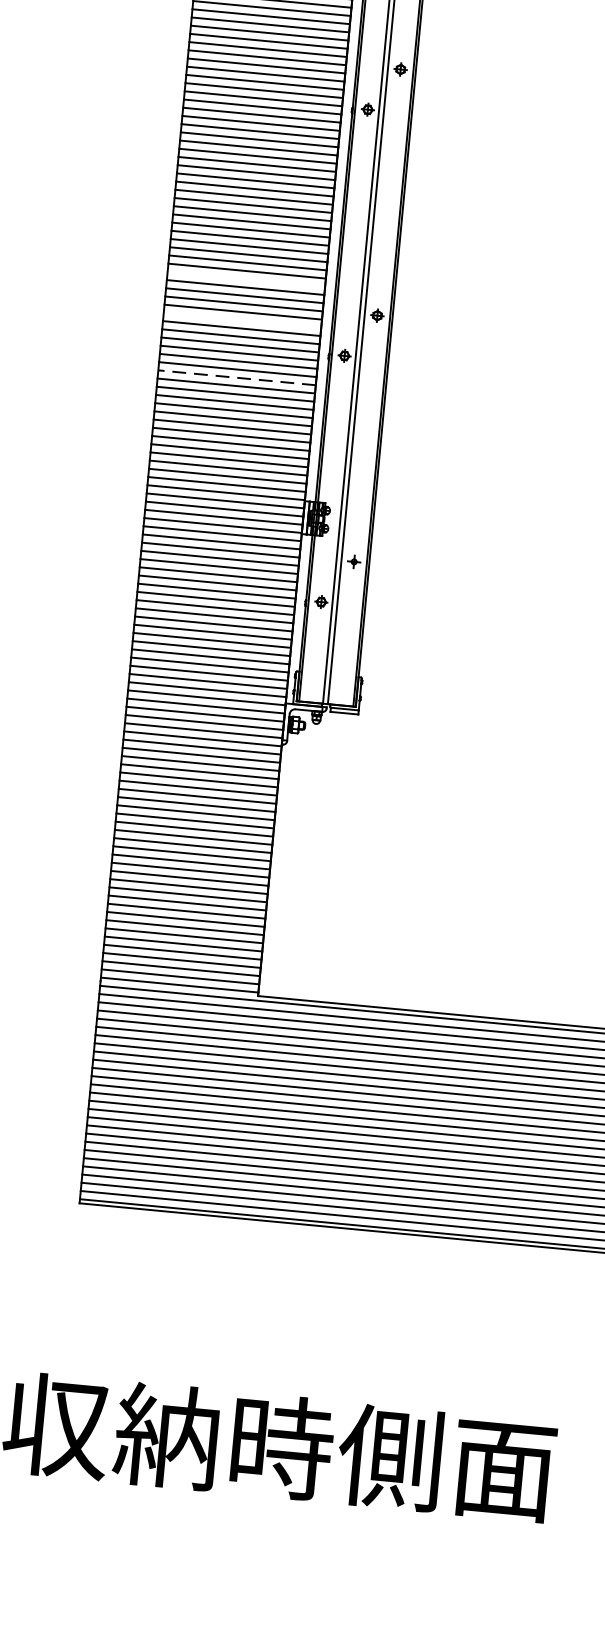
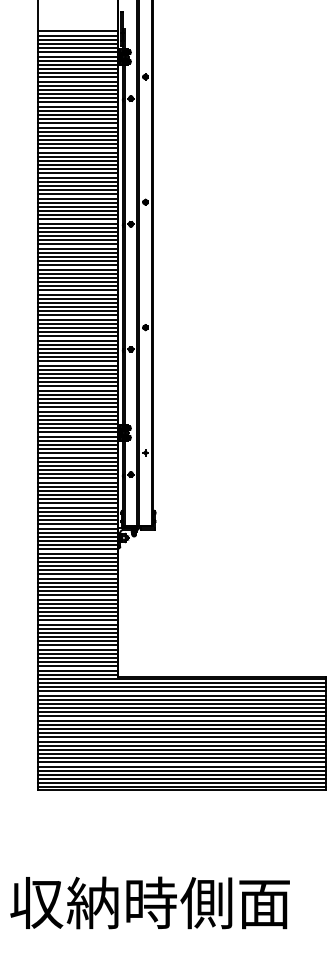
line: (245, 279) -> (77, 315), added
line: (241, 320) -> (77, 336), added
line: (236, 377) -> (77, 365), dashed -> solid

